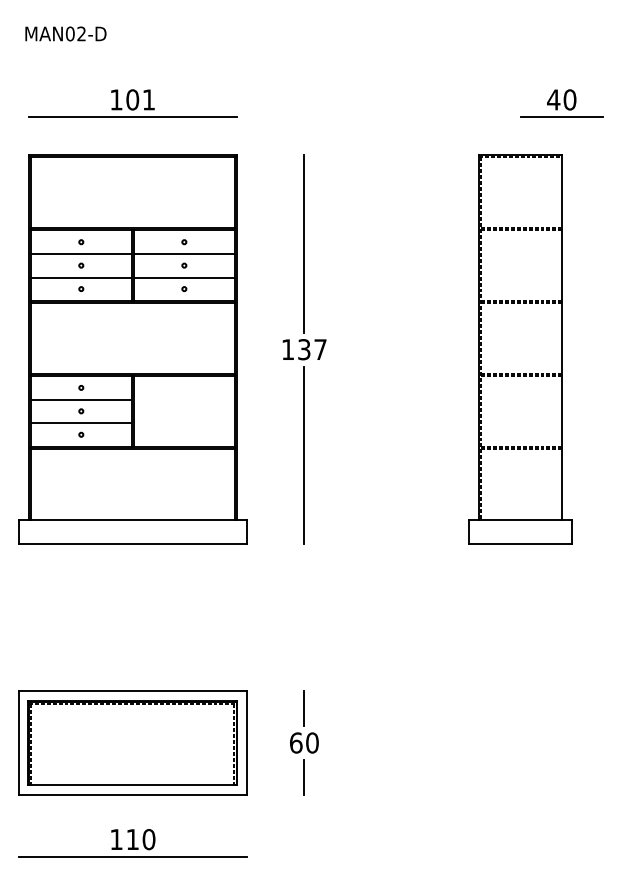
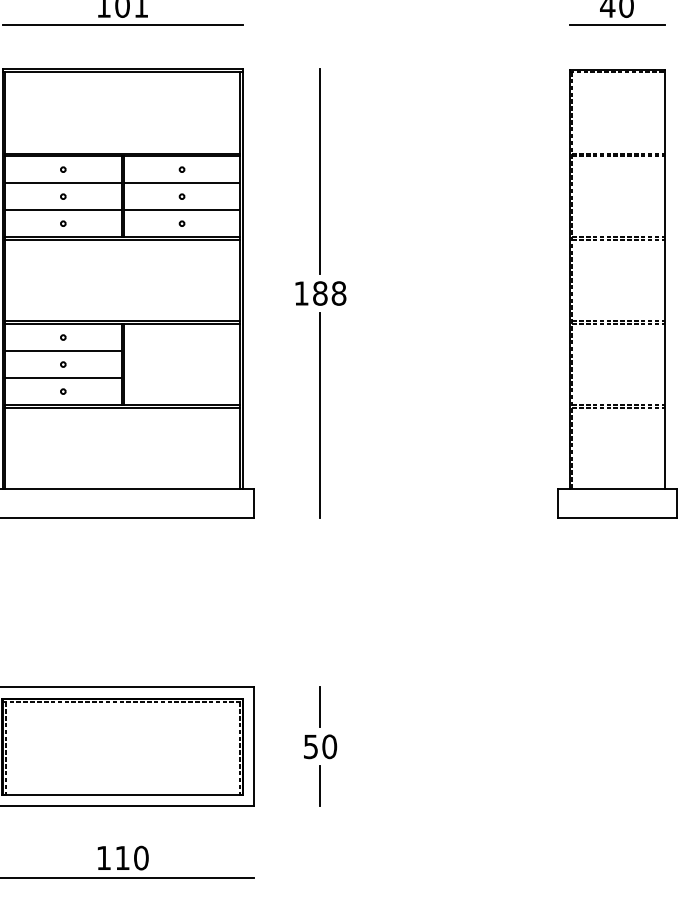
text: (312, 349) -> (329, 293), 137 -> 188
part: (520, 349) -> (617, 293), moved
text: (296, 742) -> (311, 746), 60 -> 50

